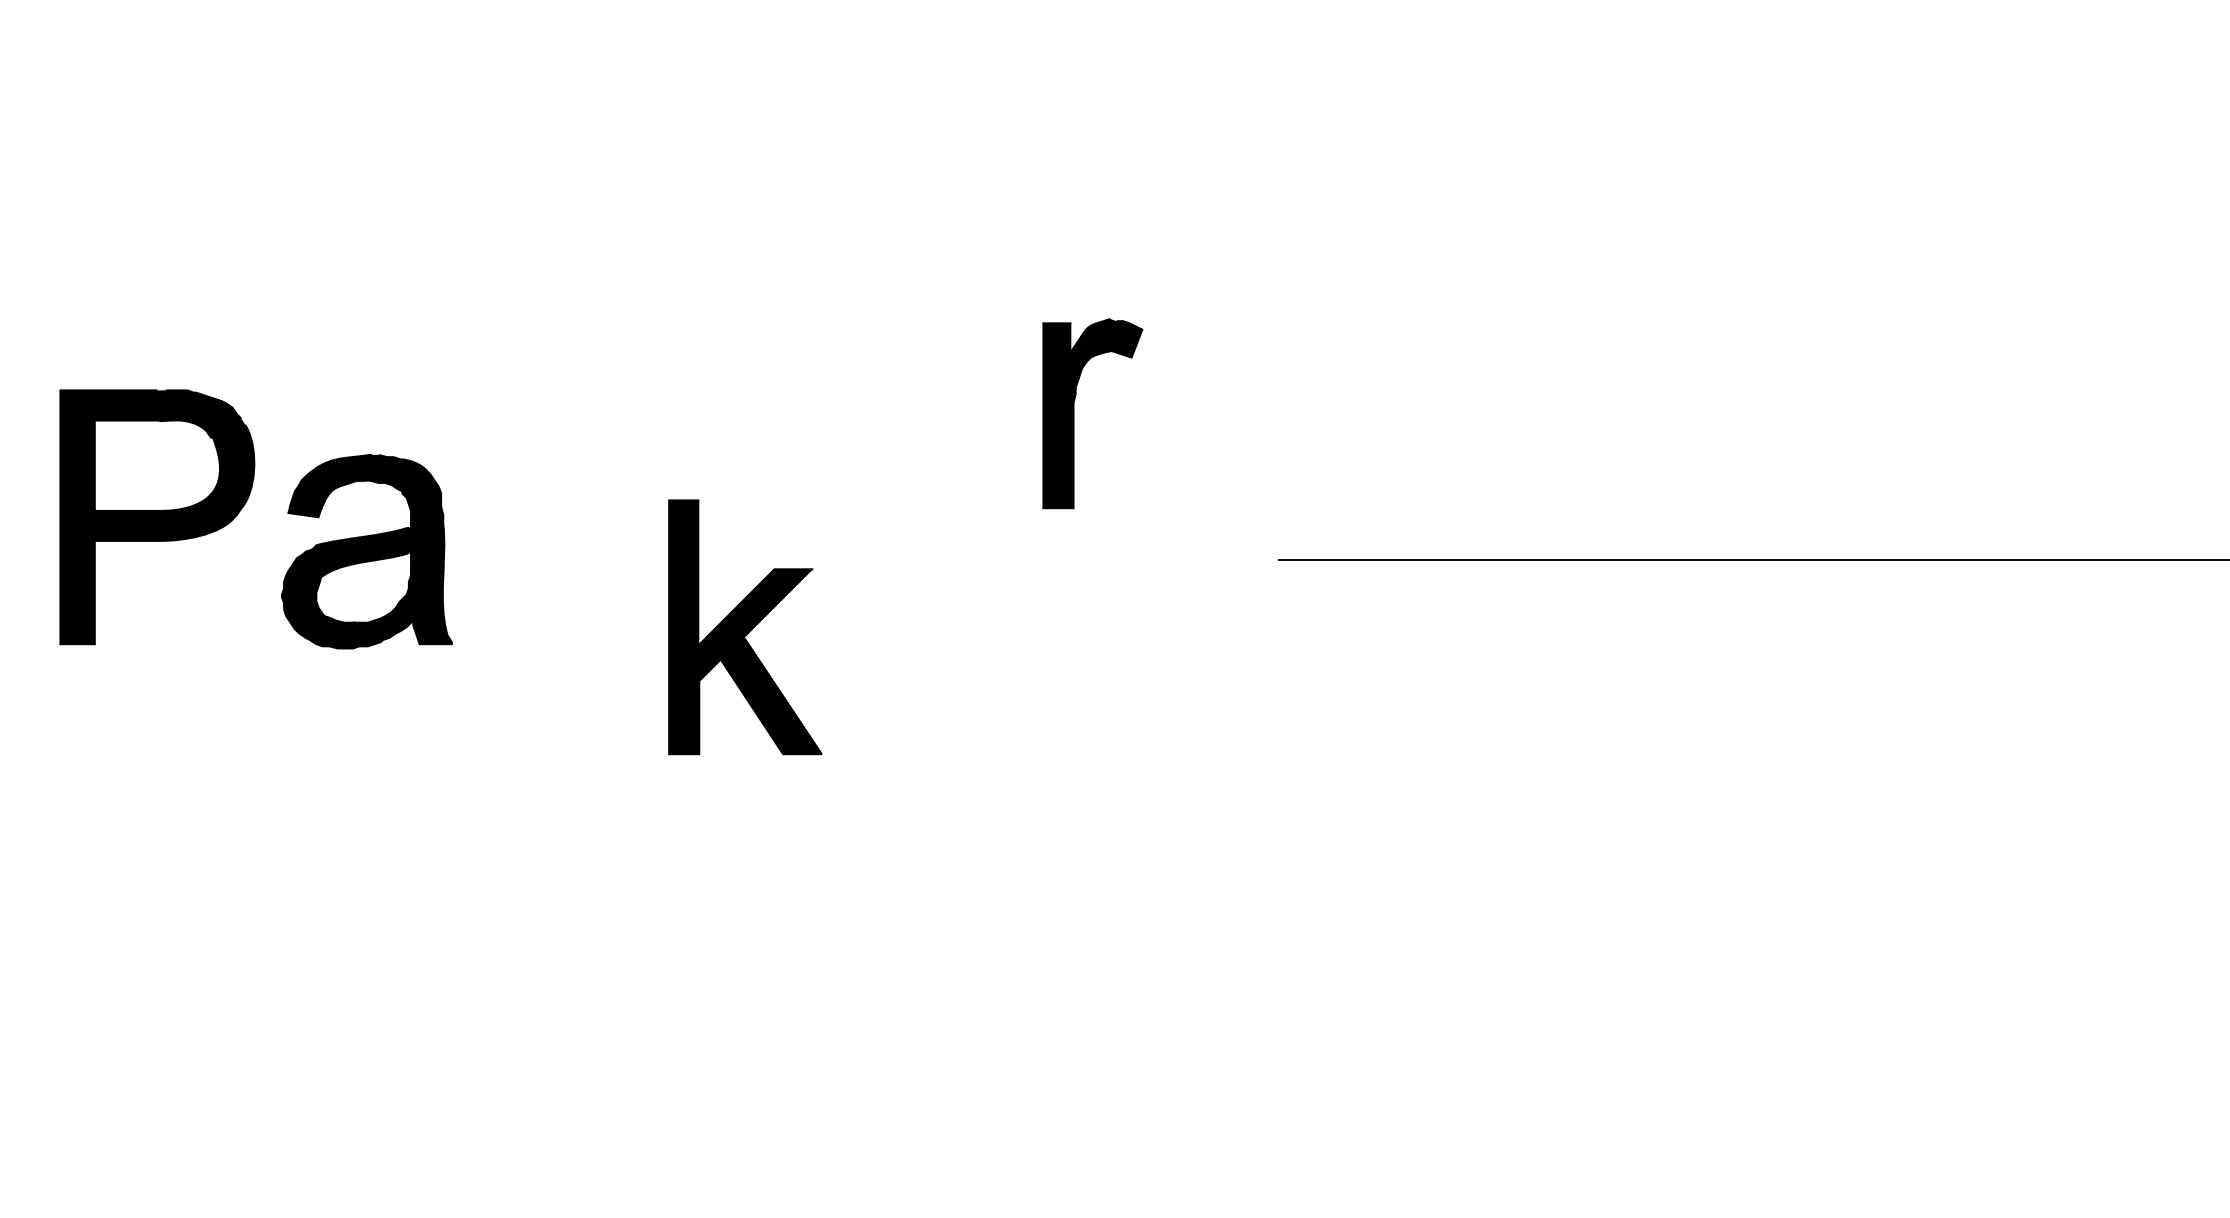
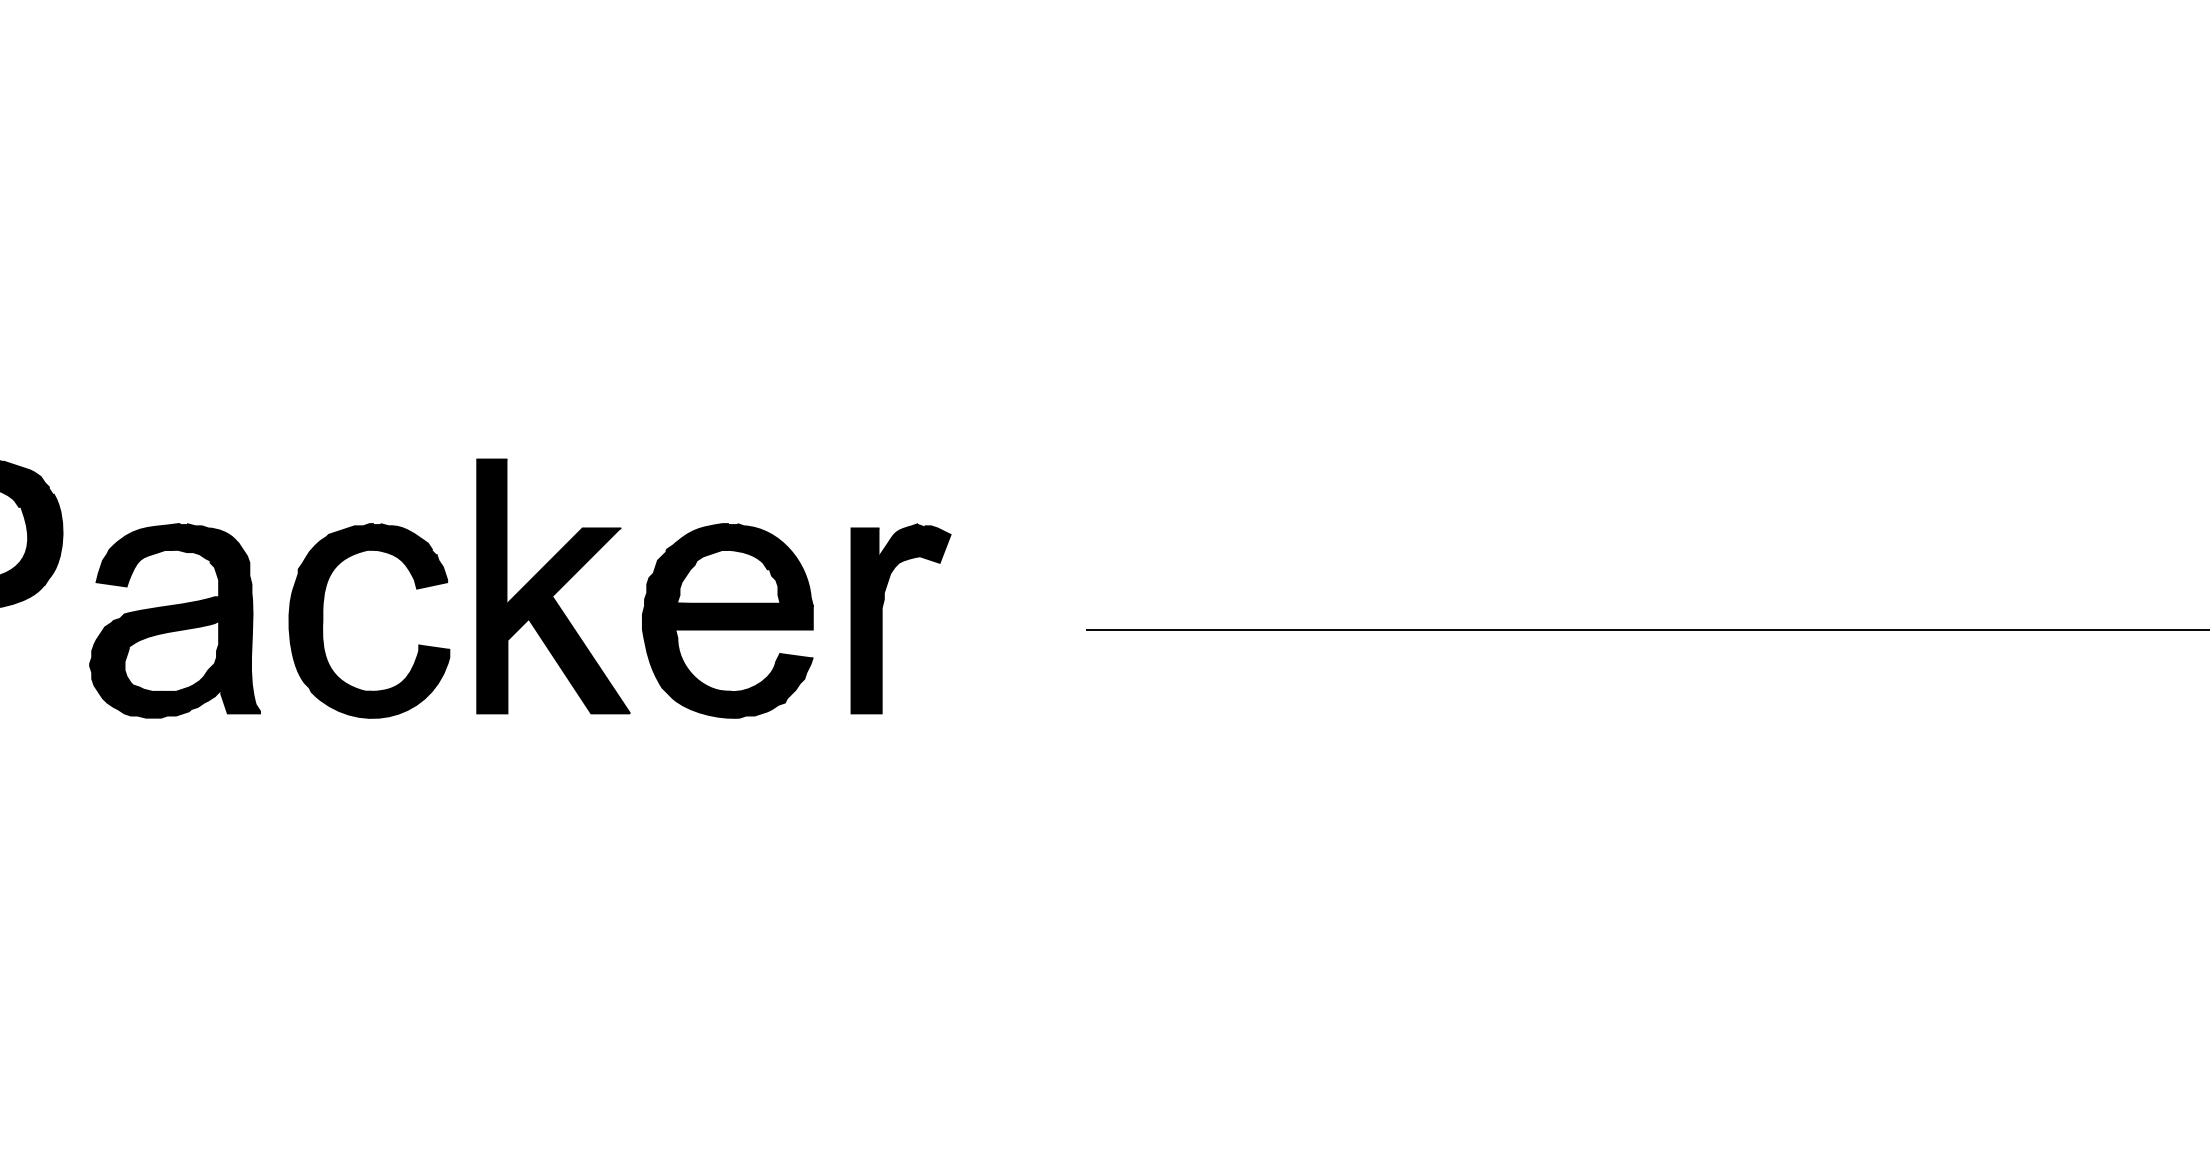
part: (1074, 413) -> (882, 618), moved
part: (515, 551) -> (323, 620), added
part: (919, 551) -> (727, 620), added
part: (745, 627) -> (553, 586), moved

